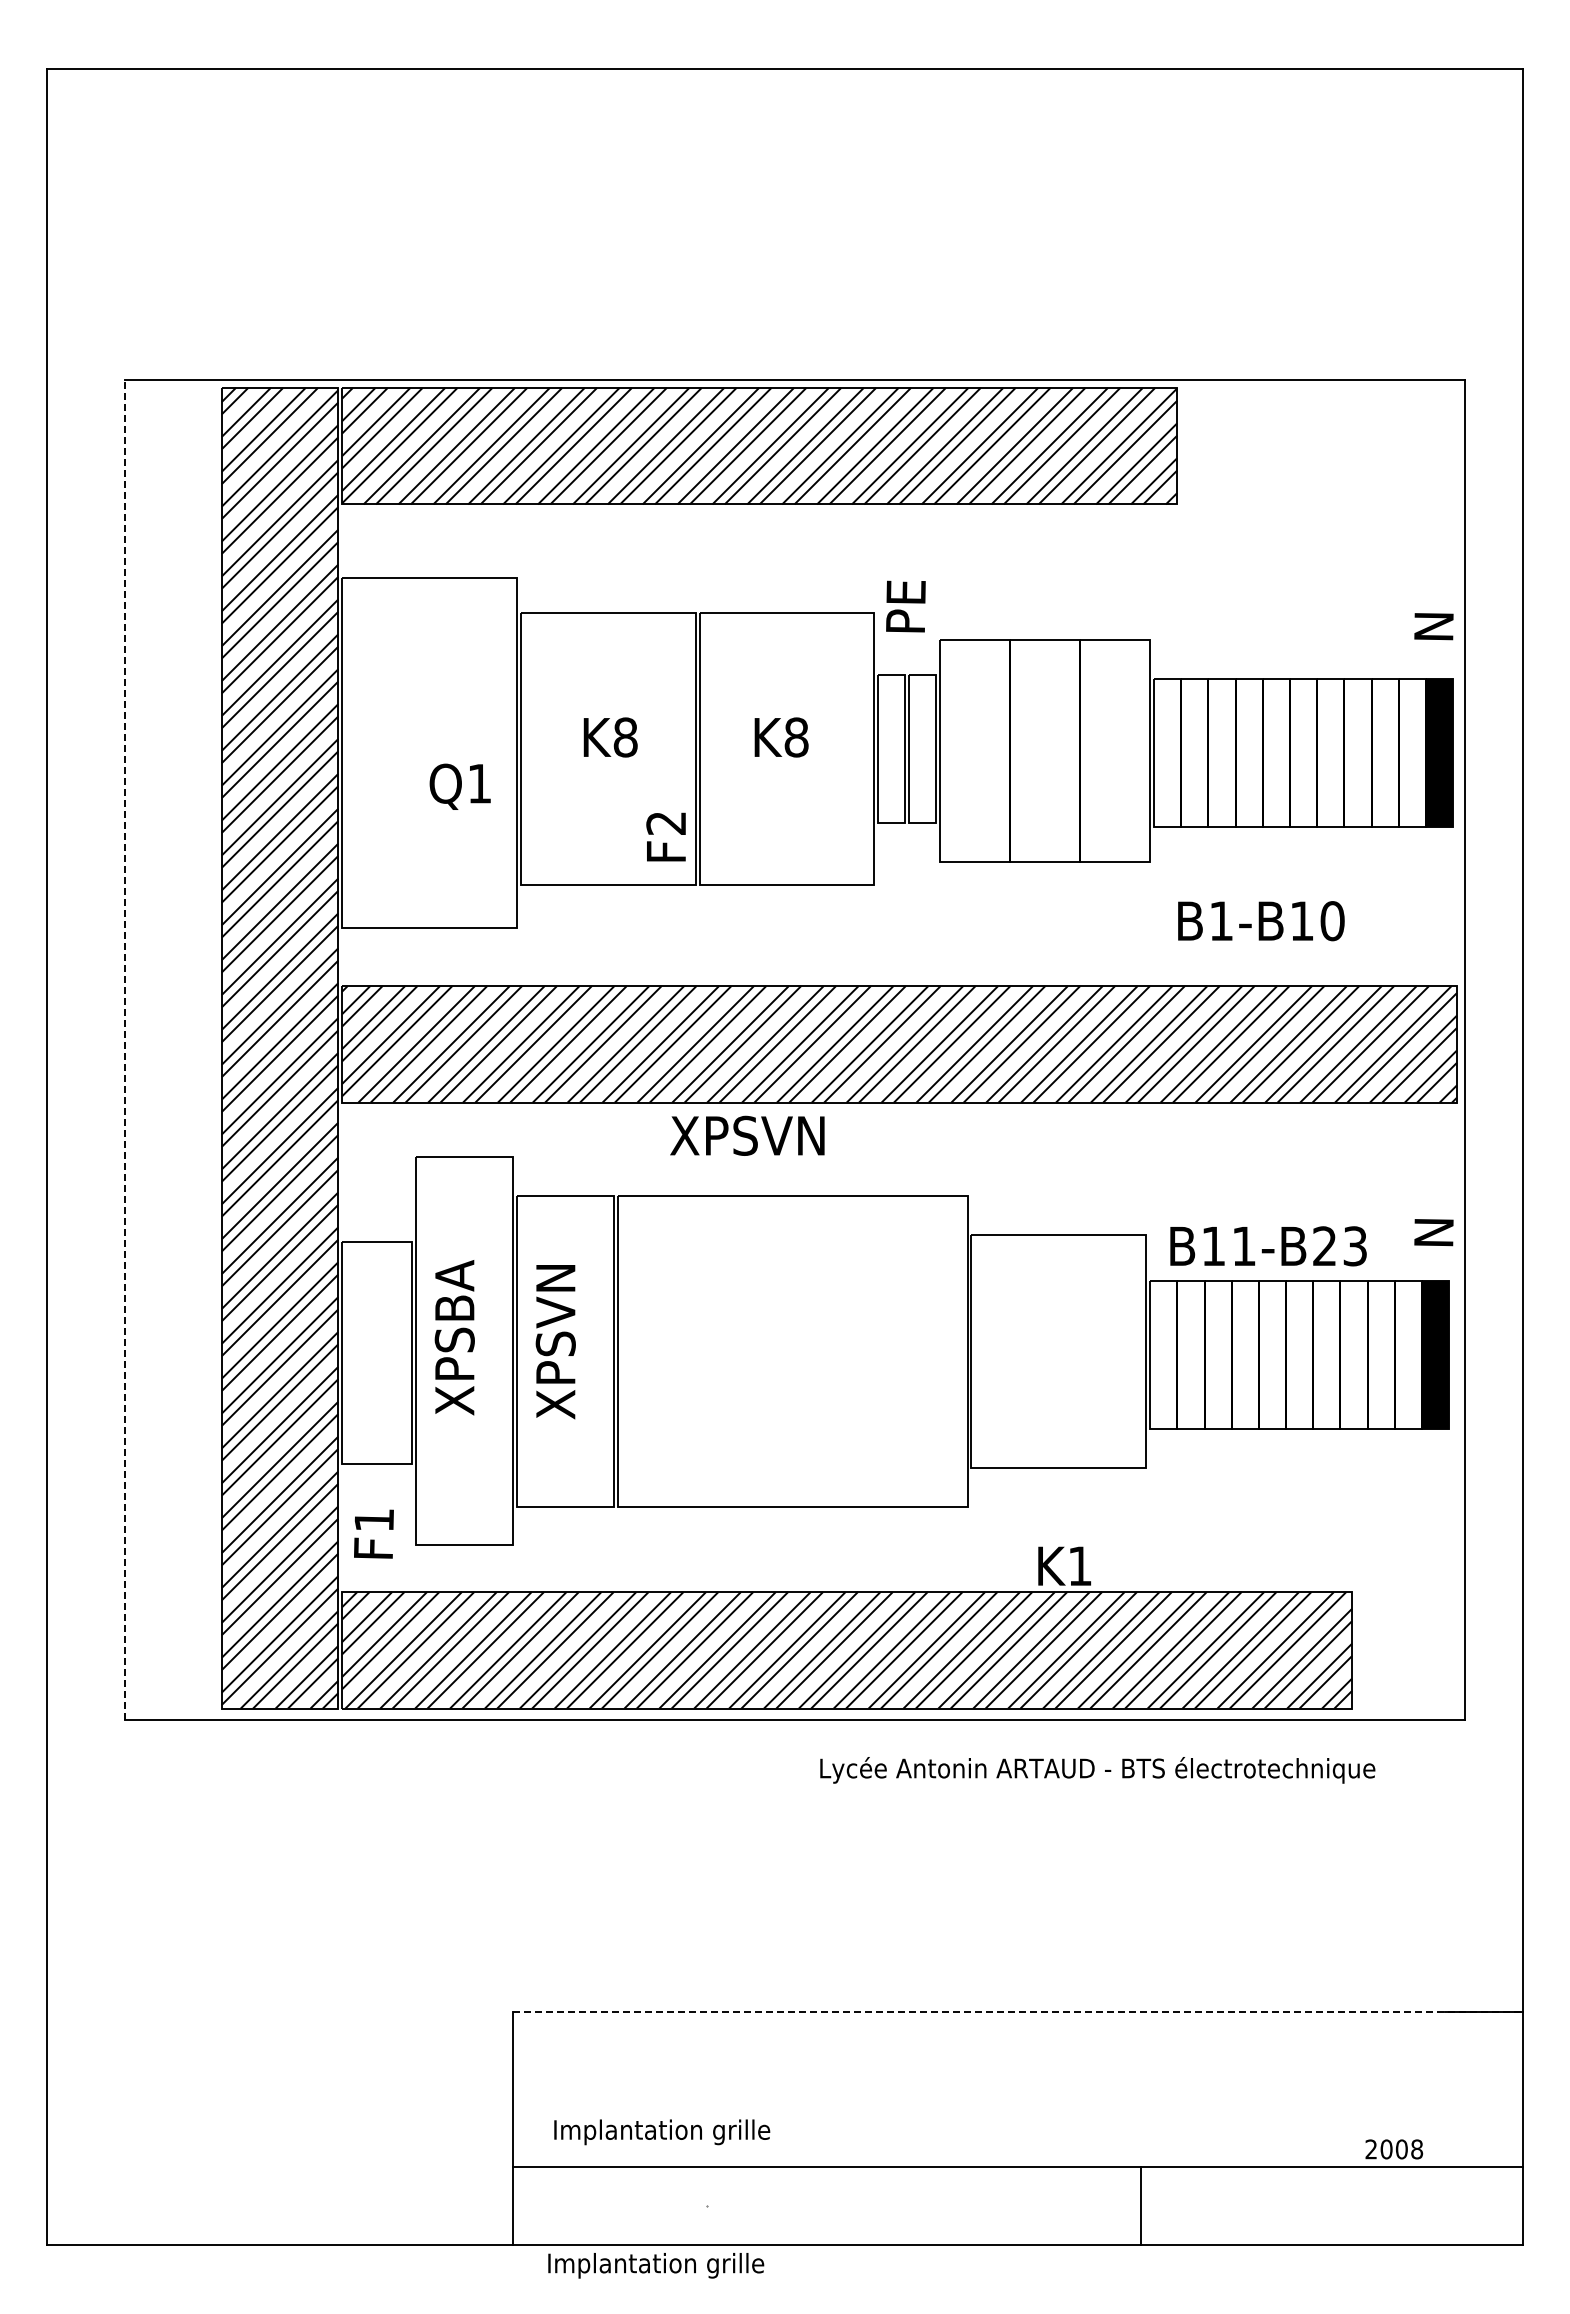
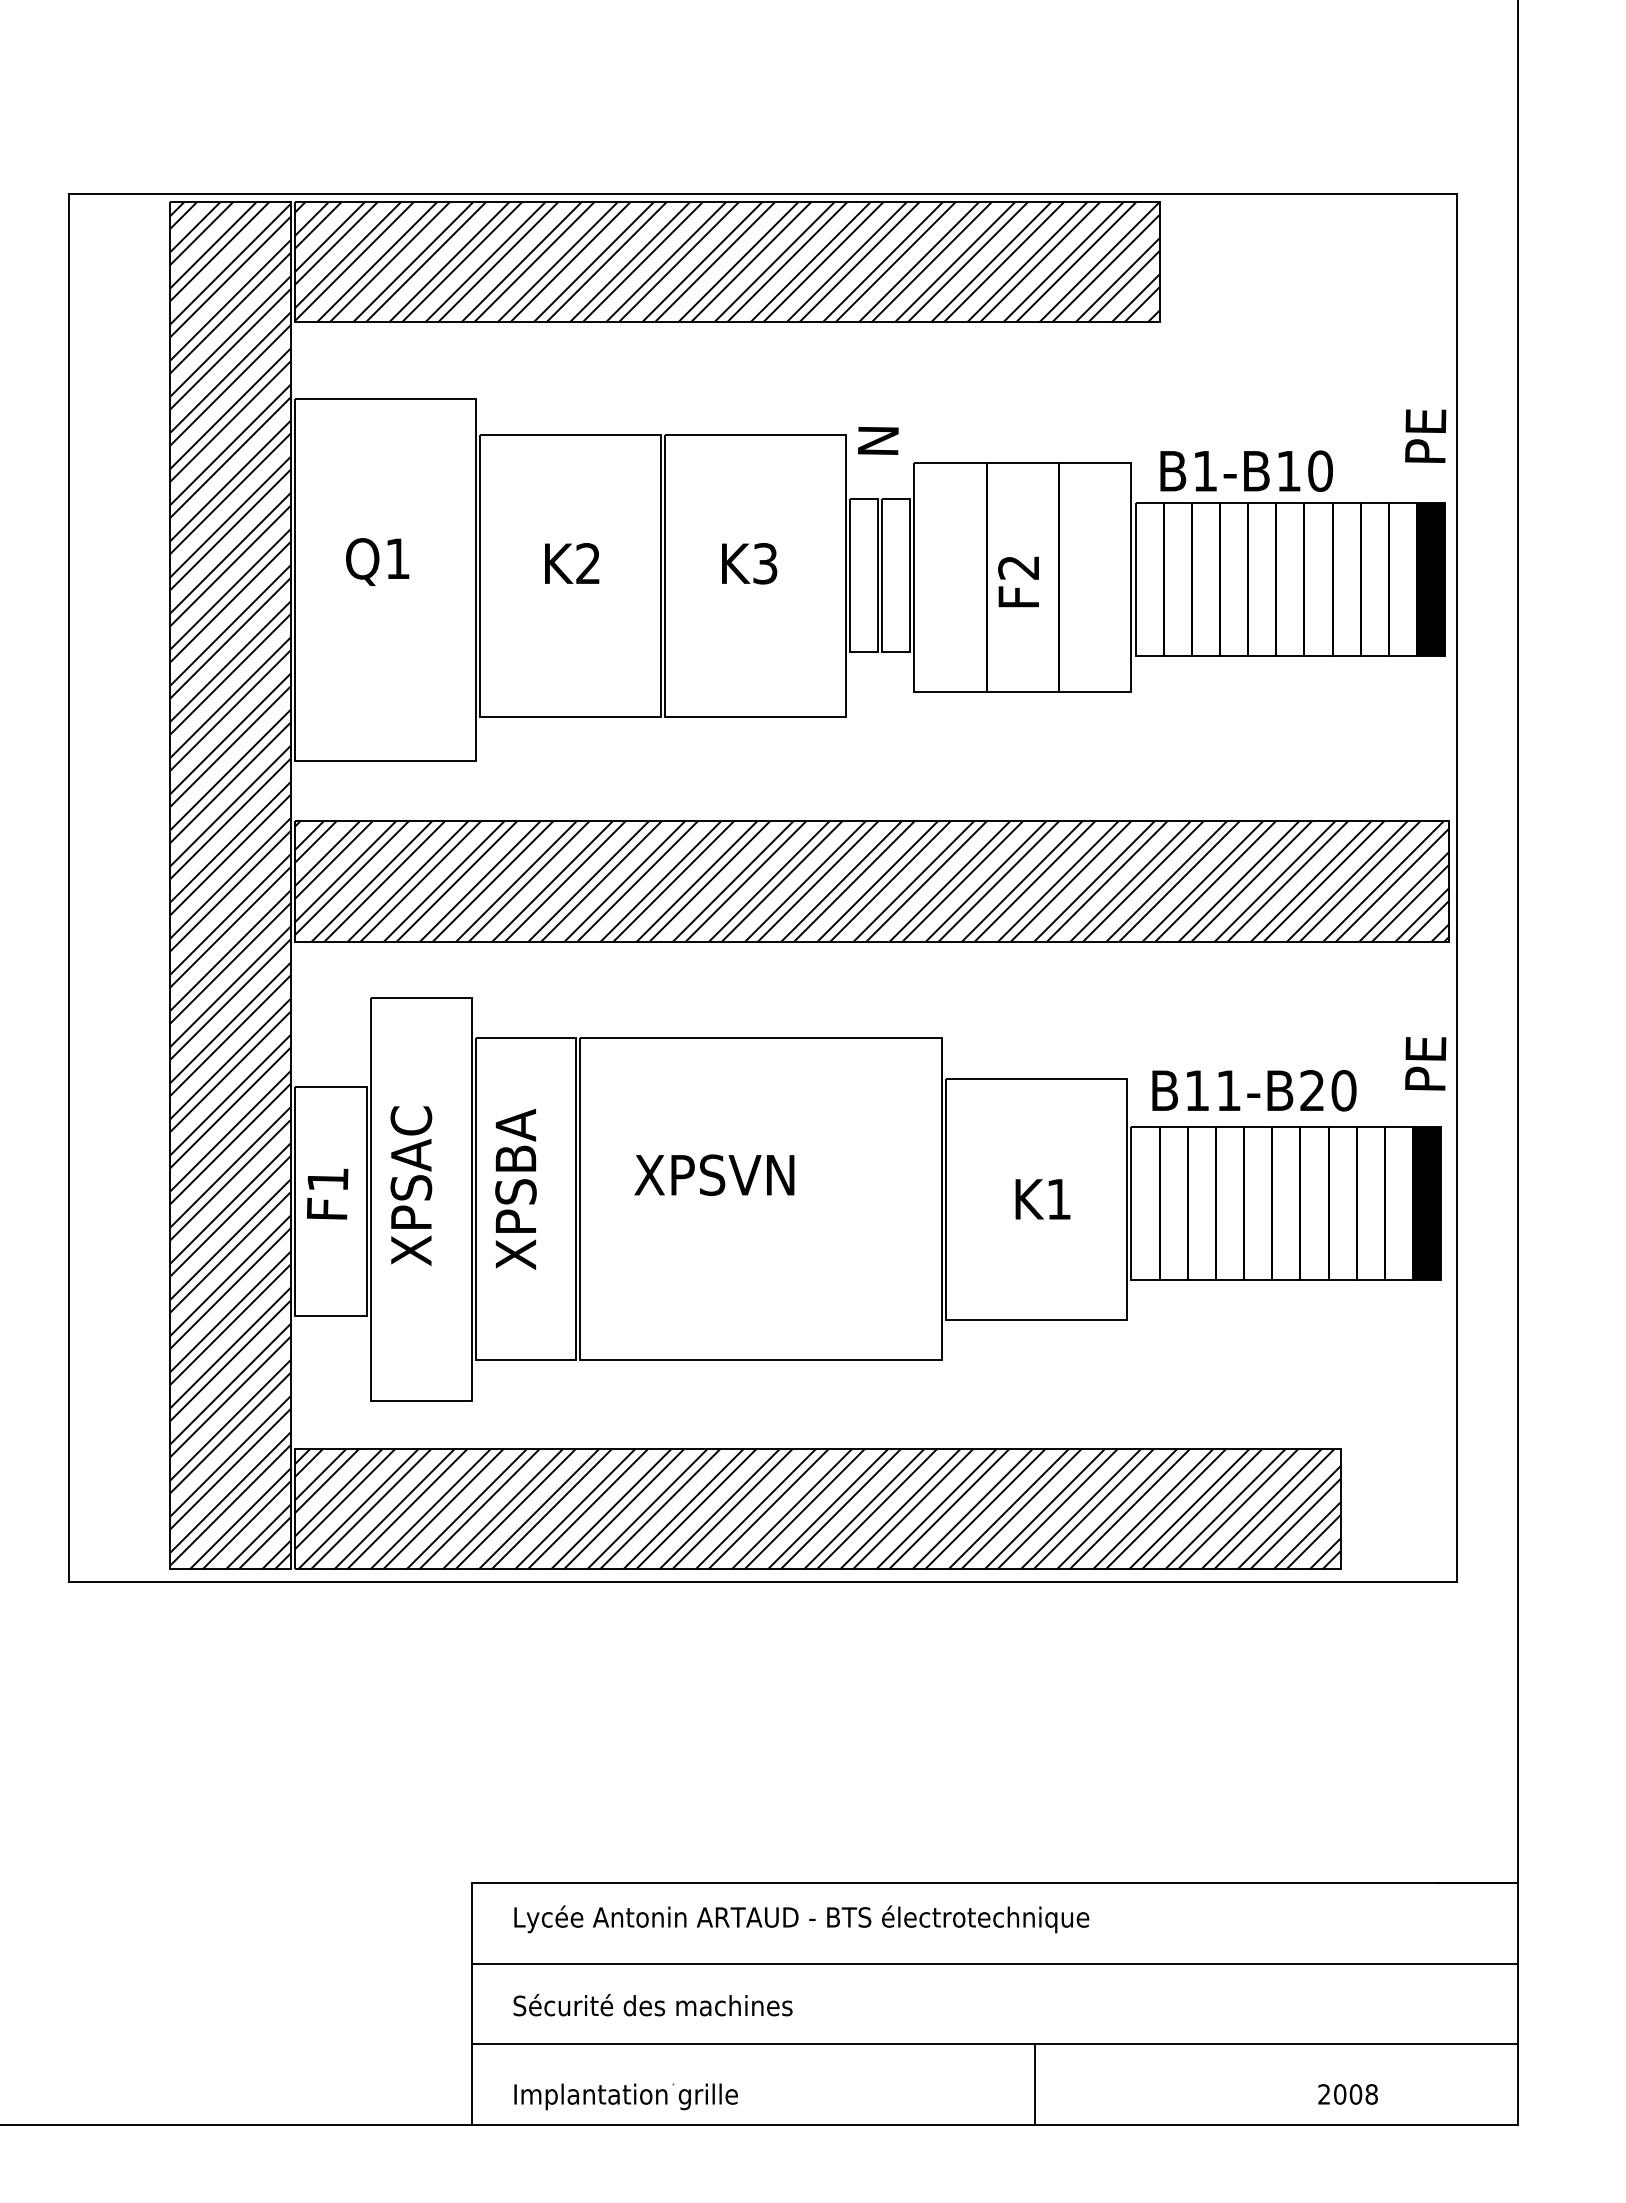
text: (905, 603) -> (878, 424), PE -> N
text: (1433, 611) -> (1424, 433), N -> PE
text: (625, 737) -> (588, 563), K8 -> K2
text: (796, 737) -> (765, 563), K8 -> K3
text: (459, 786) -> (376, 561), moved
text: (665, 836) -> (1017, 581), moved
text: (1261, 921) -> (1246, 471), moved
line: (124, 1049) -> (69, 886), dashed -> solid
text: (747, 1135) -> (714, 1174), moved
text: (1433, 1217) -> (1424, 1060), N -> PE
text: (1355, 1246) -> (1344, 1090), B11-B23 -> B11-B20
text: (454, 1292) -> (411, 1138), XPSBA -> XPSAC
text: (555, 1295) -> (515, 1141), XPSVN -> XPSBA
text: (373, 1533) -> (327, 1193), moved
text: (1064, 1565) -> (1042, 1198), moved
text: (1097, 1770) -> (801, 1919), moved
line: (1018, 2011) -> (995, 1883), dashed -> solid
line: (1018, 2089) -> (995, 1964), added
text: (687, 2131) -> (652, 2007), Implantation grille -> Sécurité des machines
text: (1394, 2149) -> (1348, 2094), moved
line: (1140, 2205) -> (1034, 2084), moved
text: (656, 2265) -> (626, 2096), moved

